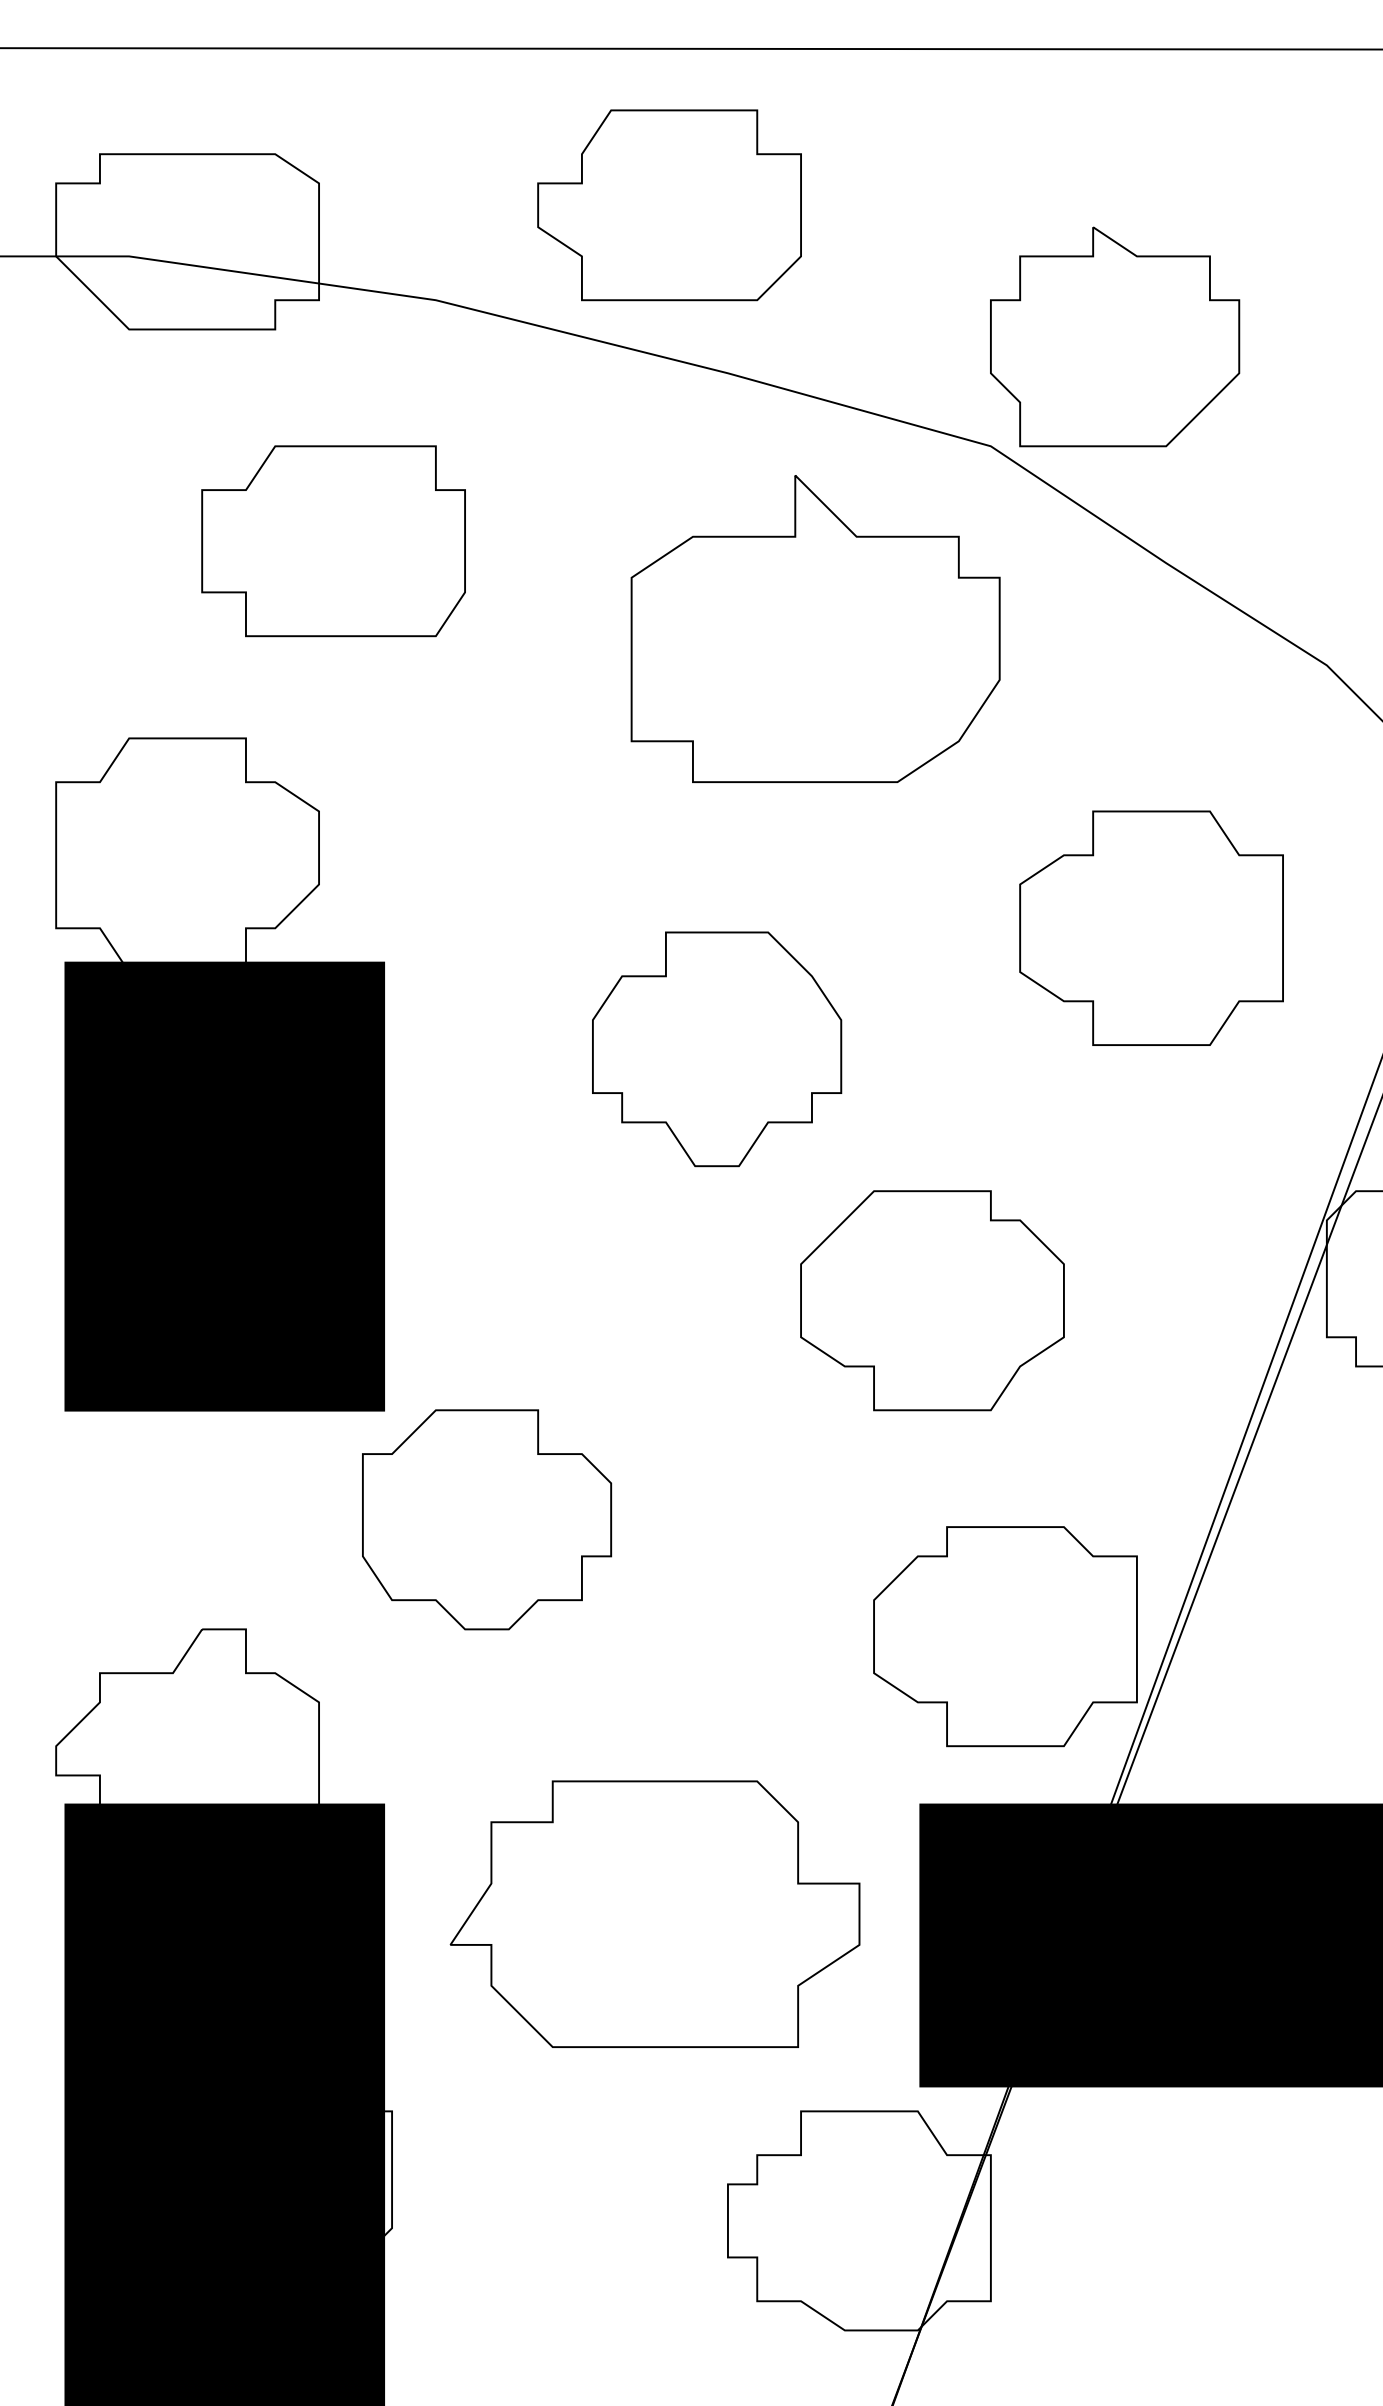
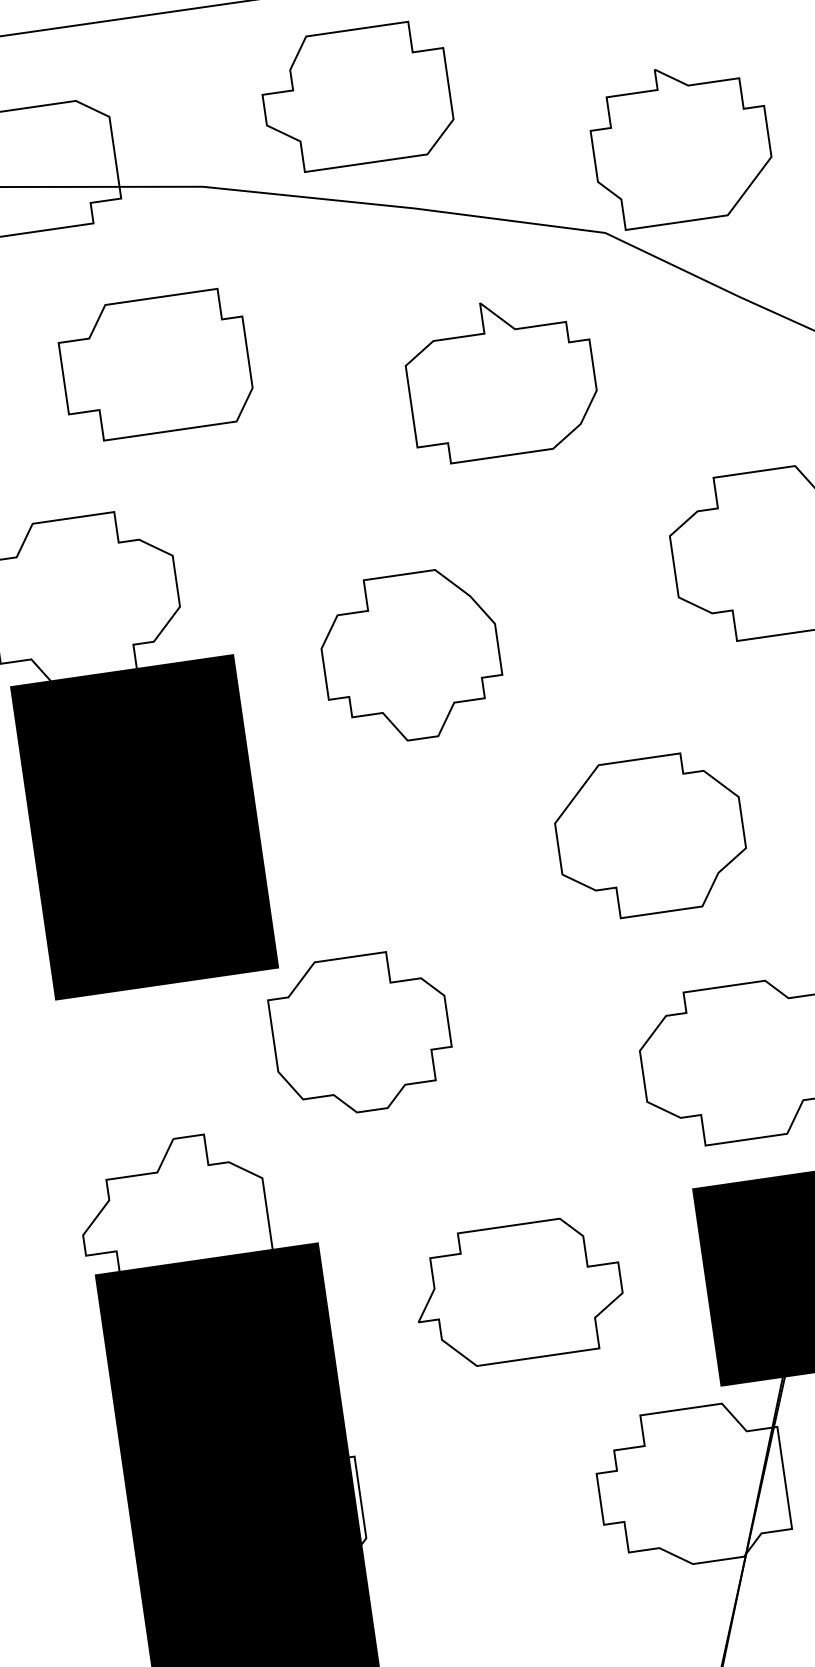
part: (815, 628) -> (501, 377), size x0.71
part: (717, 1049) -> (411, 656), moved
part: (654, 1913) -> (518, 1291), size x0.71

